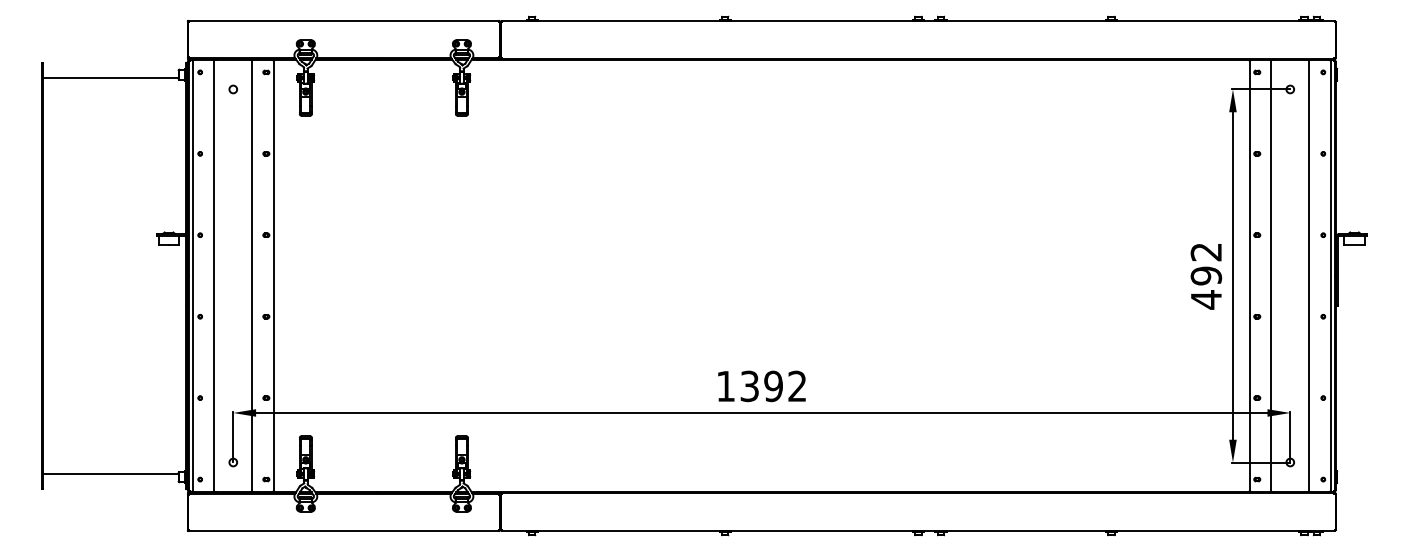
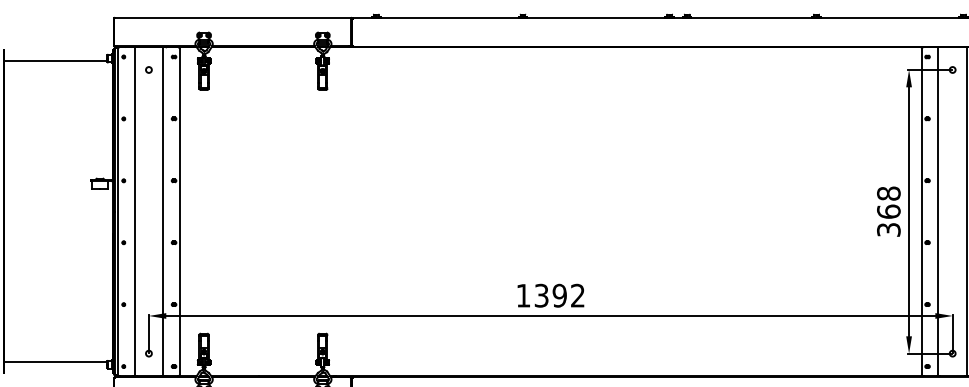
text: (1206, 275) -> (888, 211), 492 -> 368

